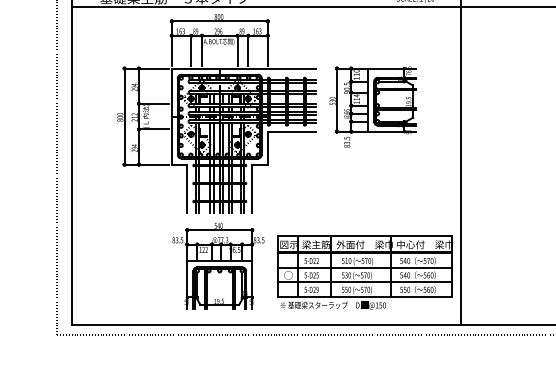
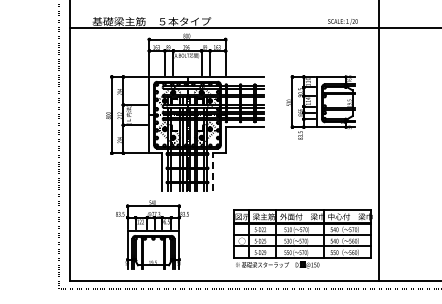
part: (372, 106) -> (320, 107), moved
line: (252, 187) -> (213, 171), solid -> dashed
part: (218, 265) -> (152, 234), moved

